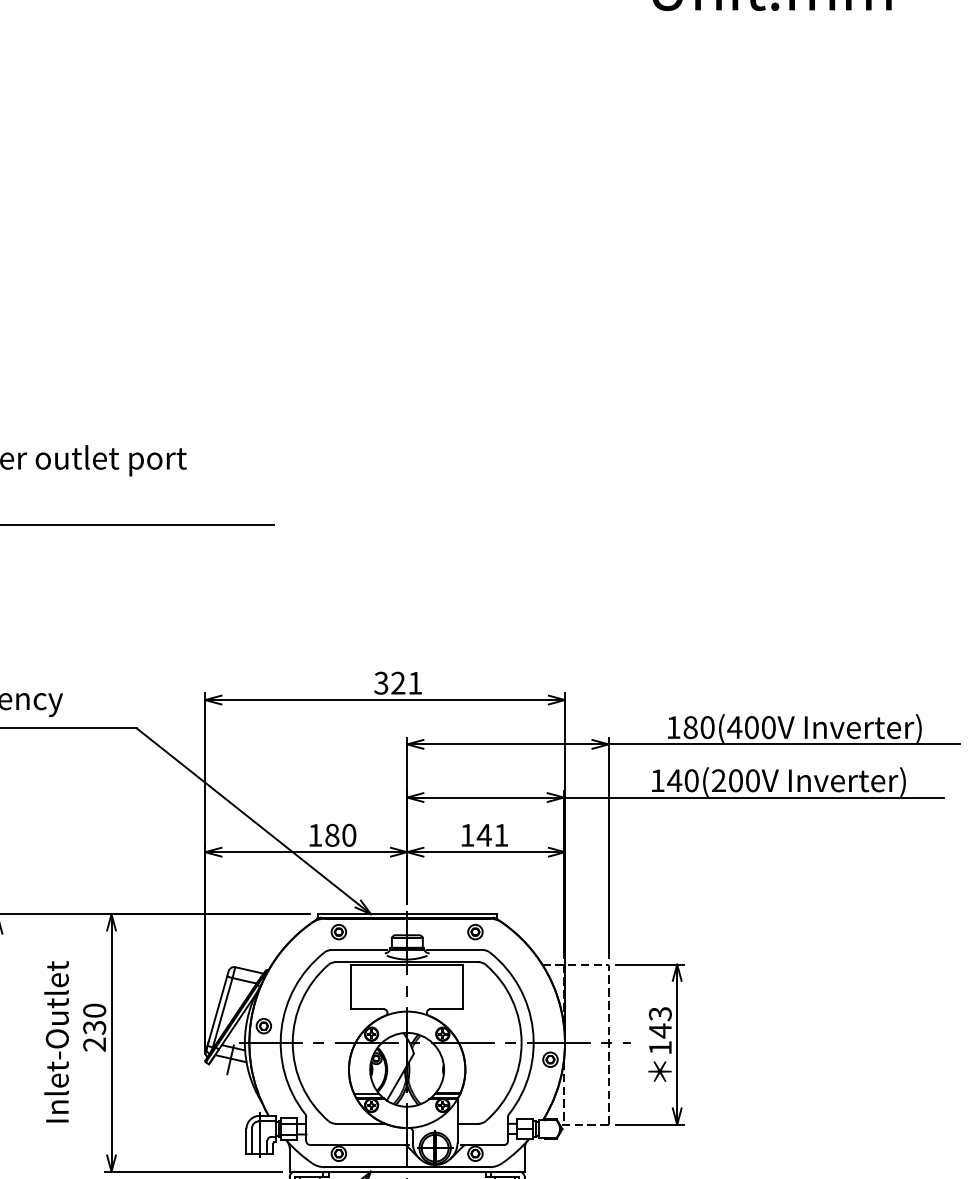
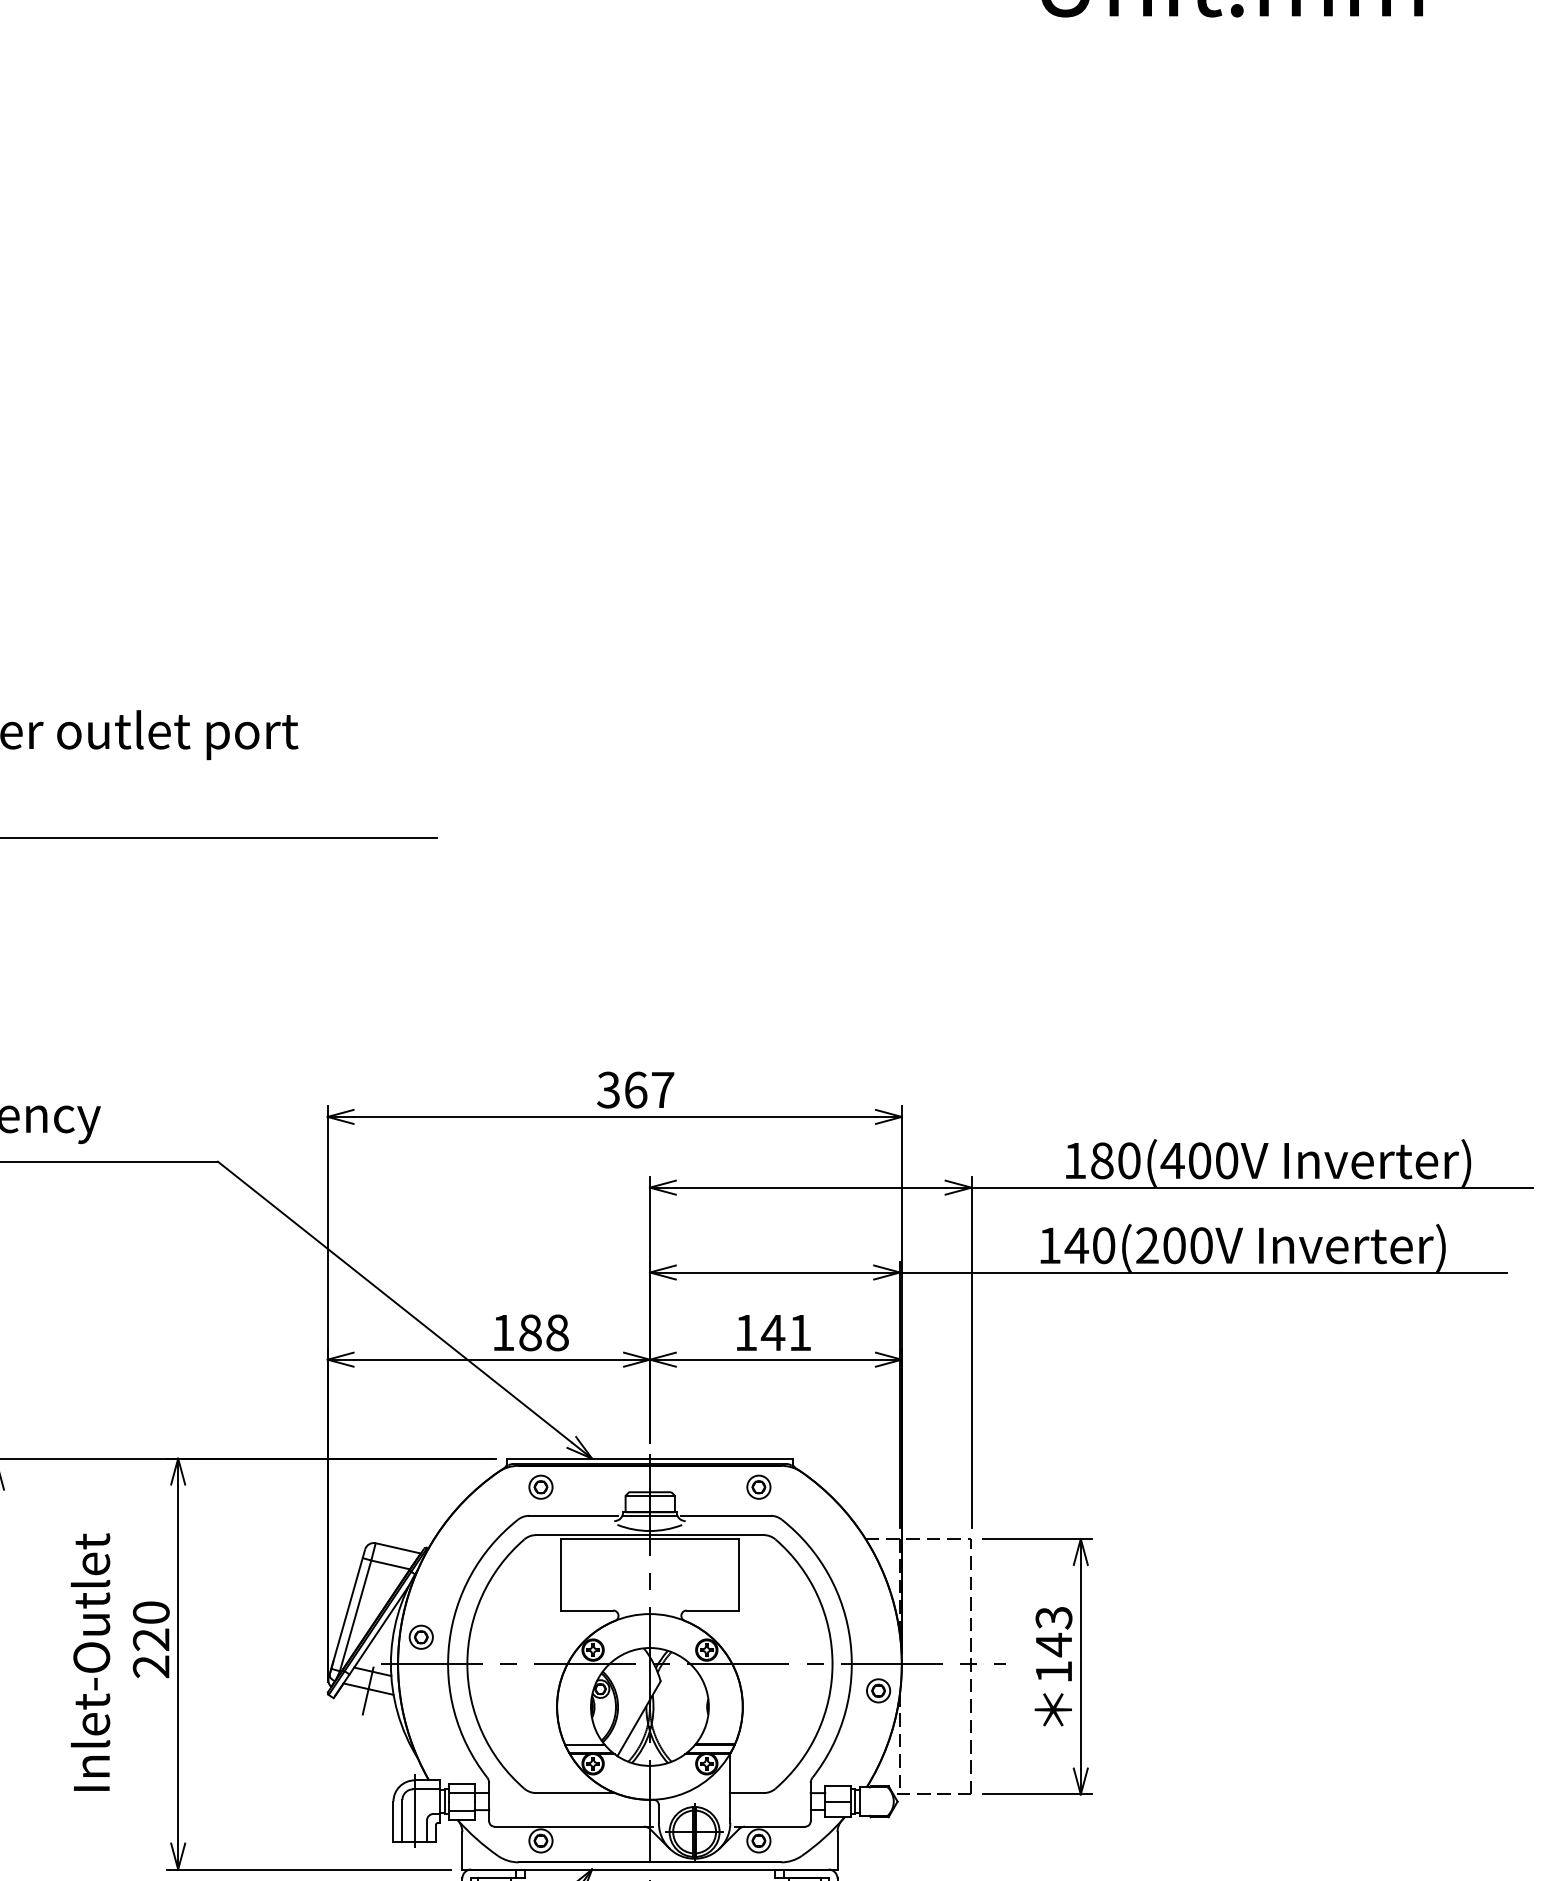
text: (406, 682) -> (648, 1088), 321 -> 367
text: (349, 835) -> (557, 1333), 180 -> 188
text: (94, 1027) -> (150, 1639), 230 -> 220

